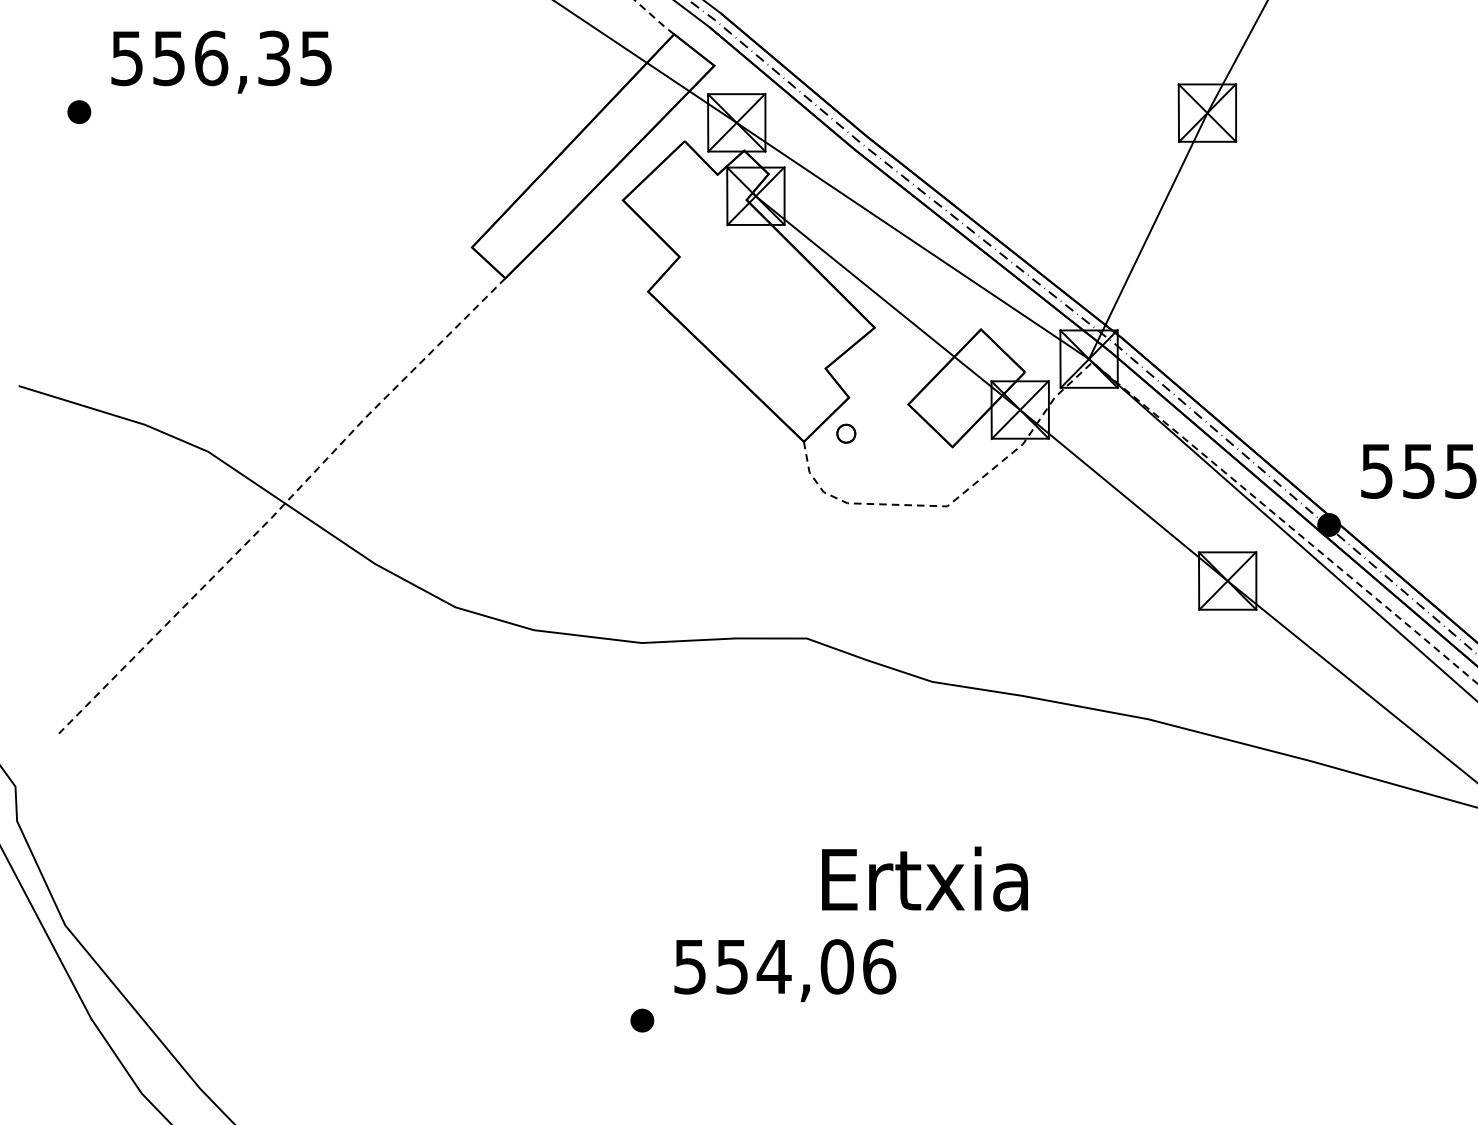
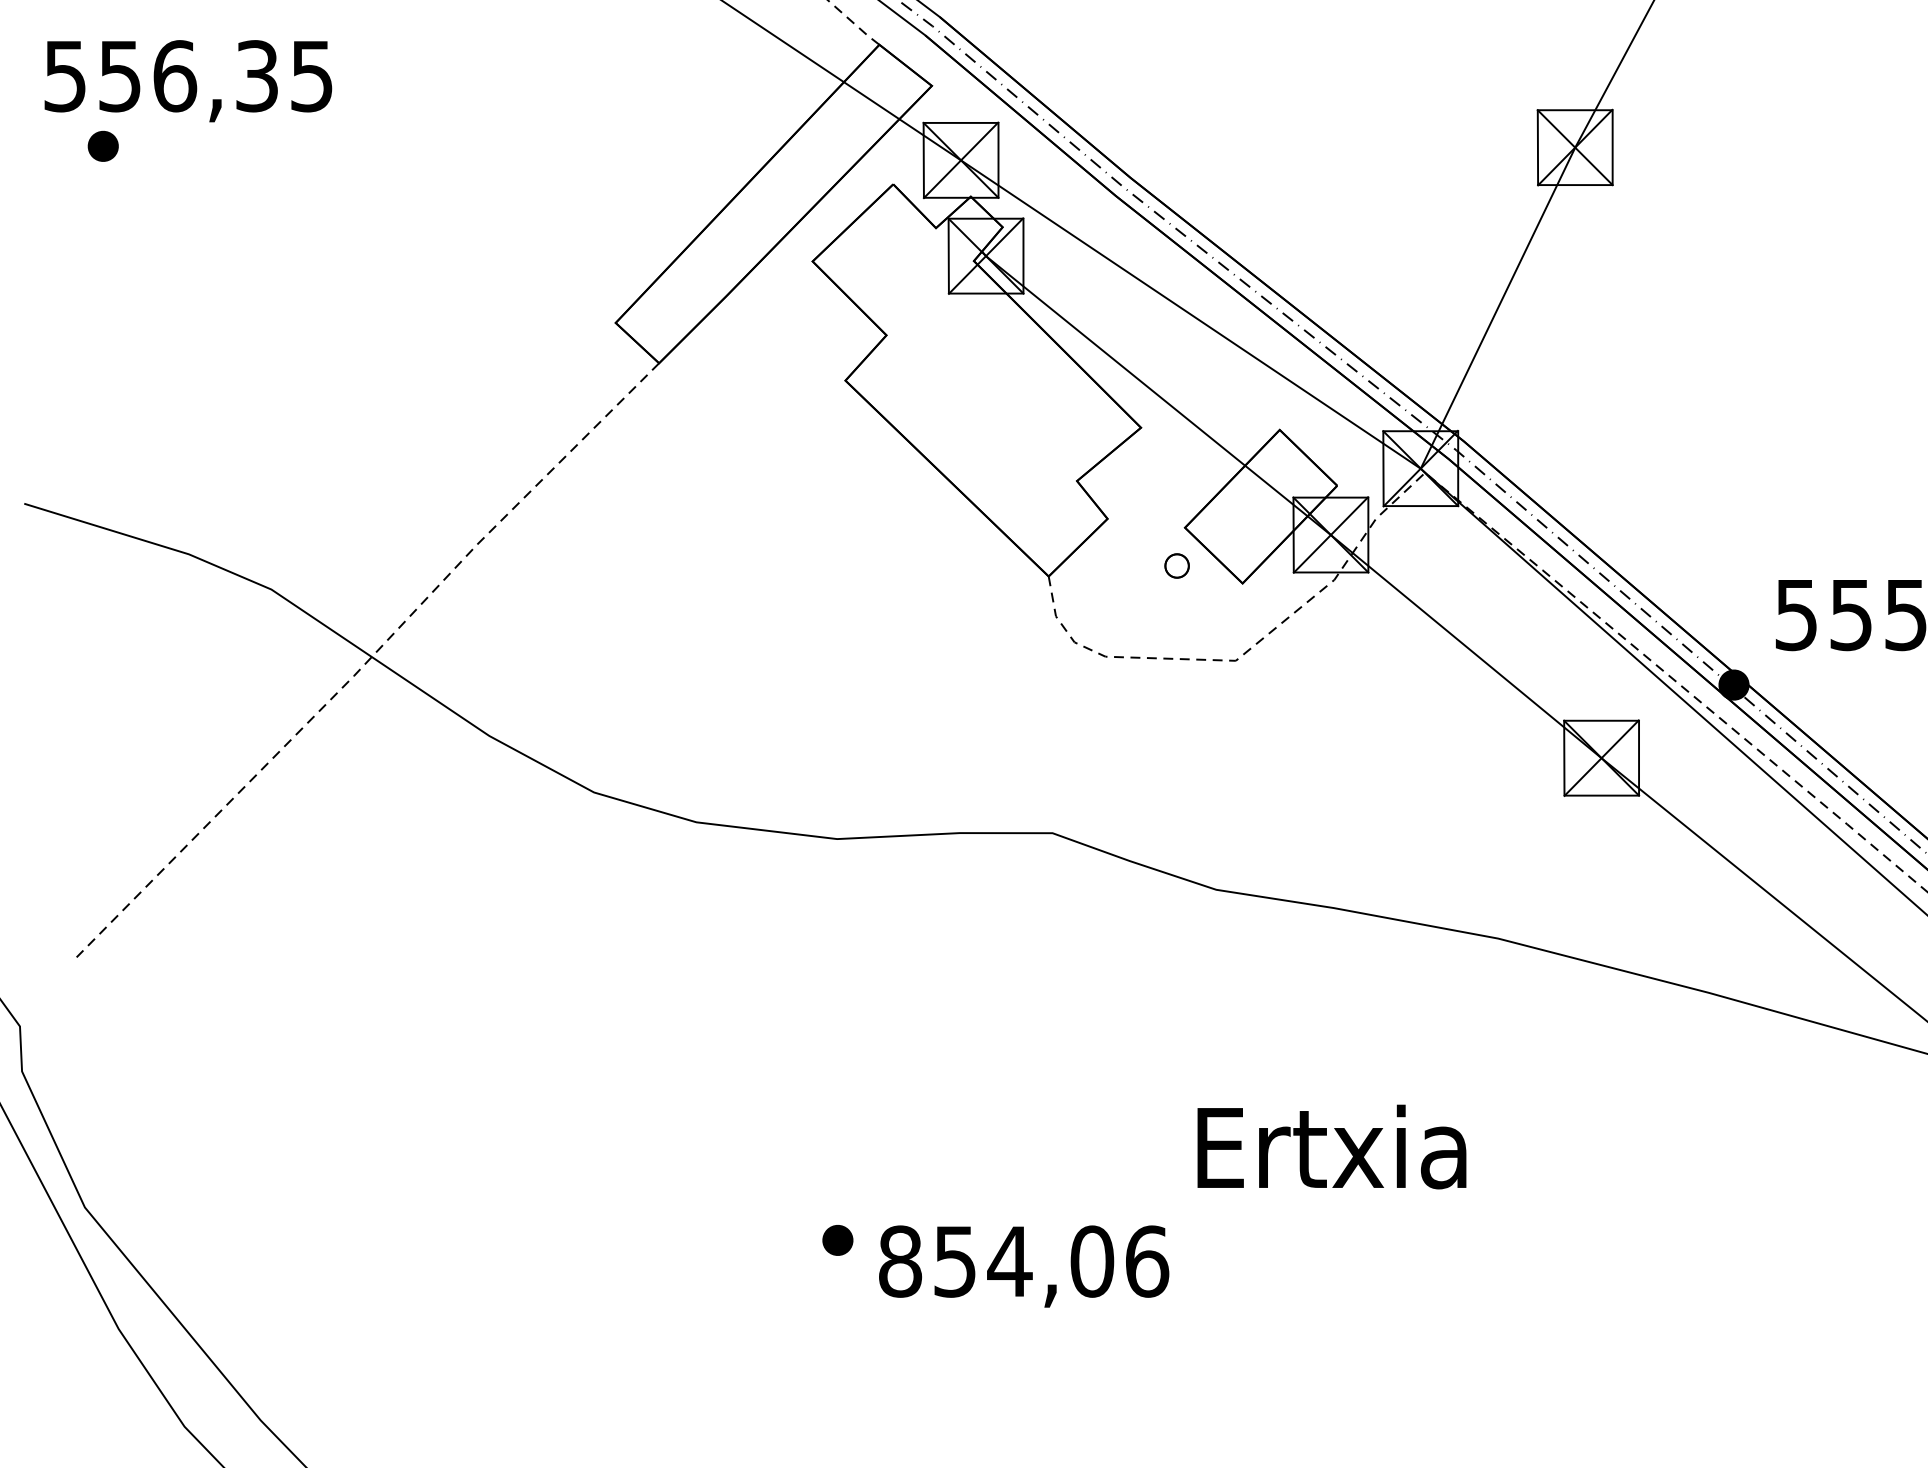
text: (221, 61) -> (188, 80), moved
part: (846, 433) -> (1177, 565), moved
text: (924, 878) -> (1331, 1146), moved
text: (689, 966) -> (899, 1261), 554,06 -> 854,06
part: (642, 1020) -> (838, 1240), moved

